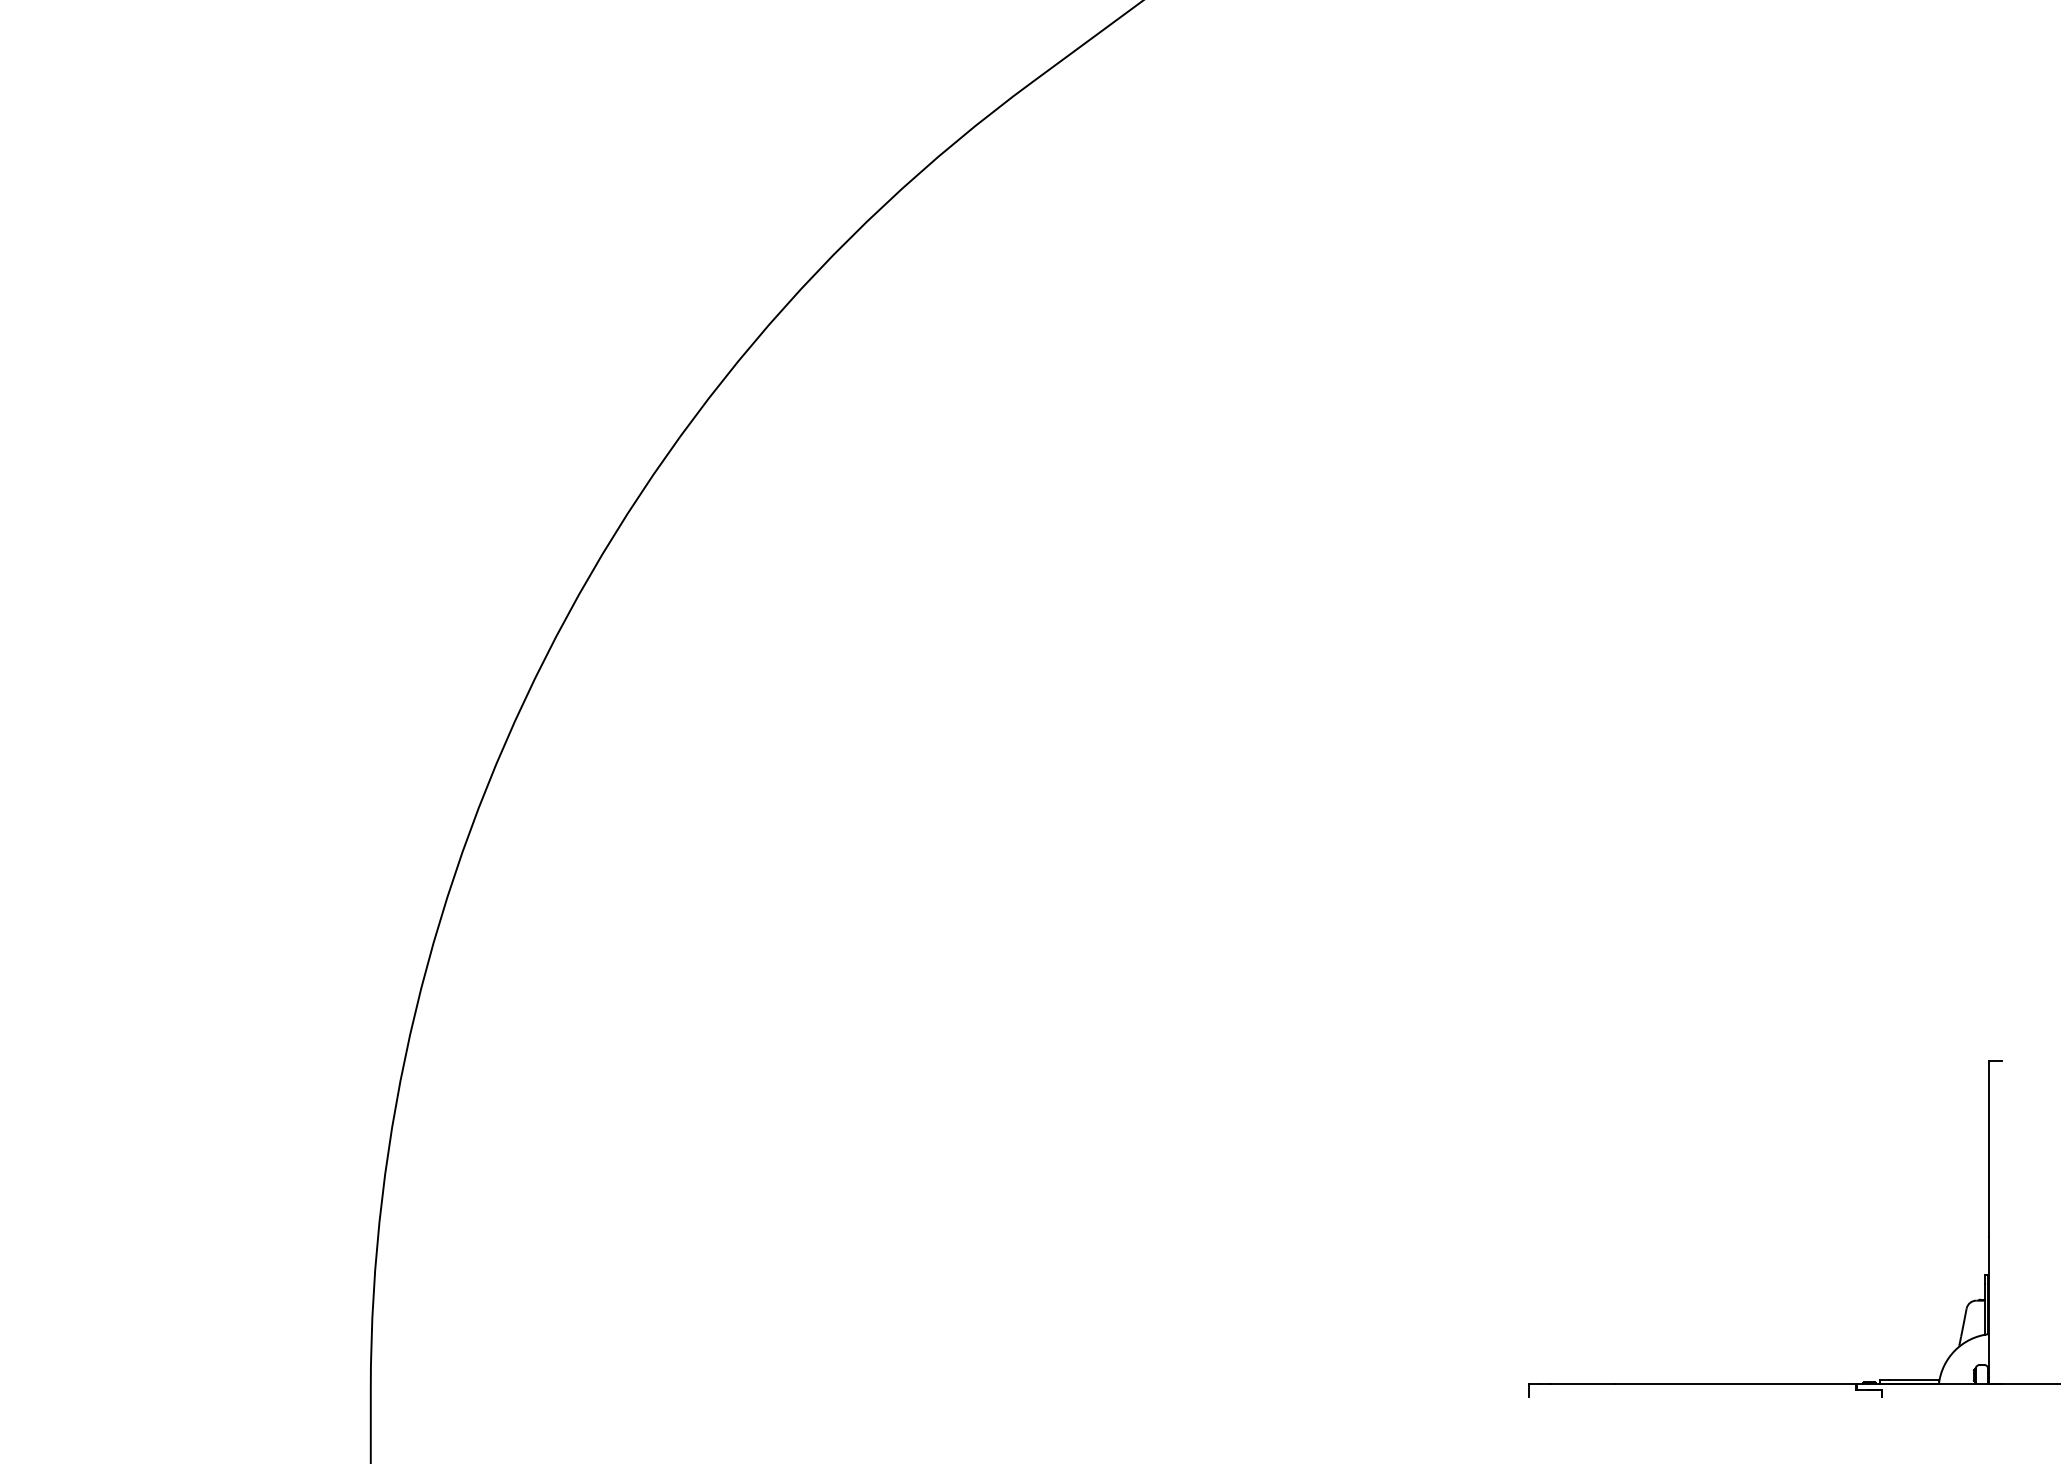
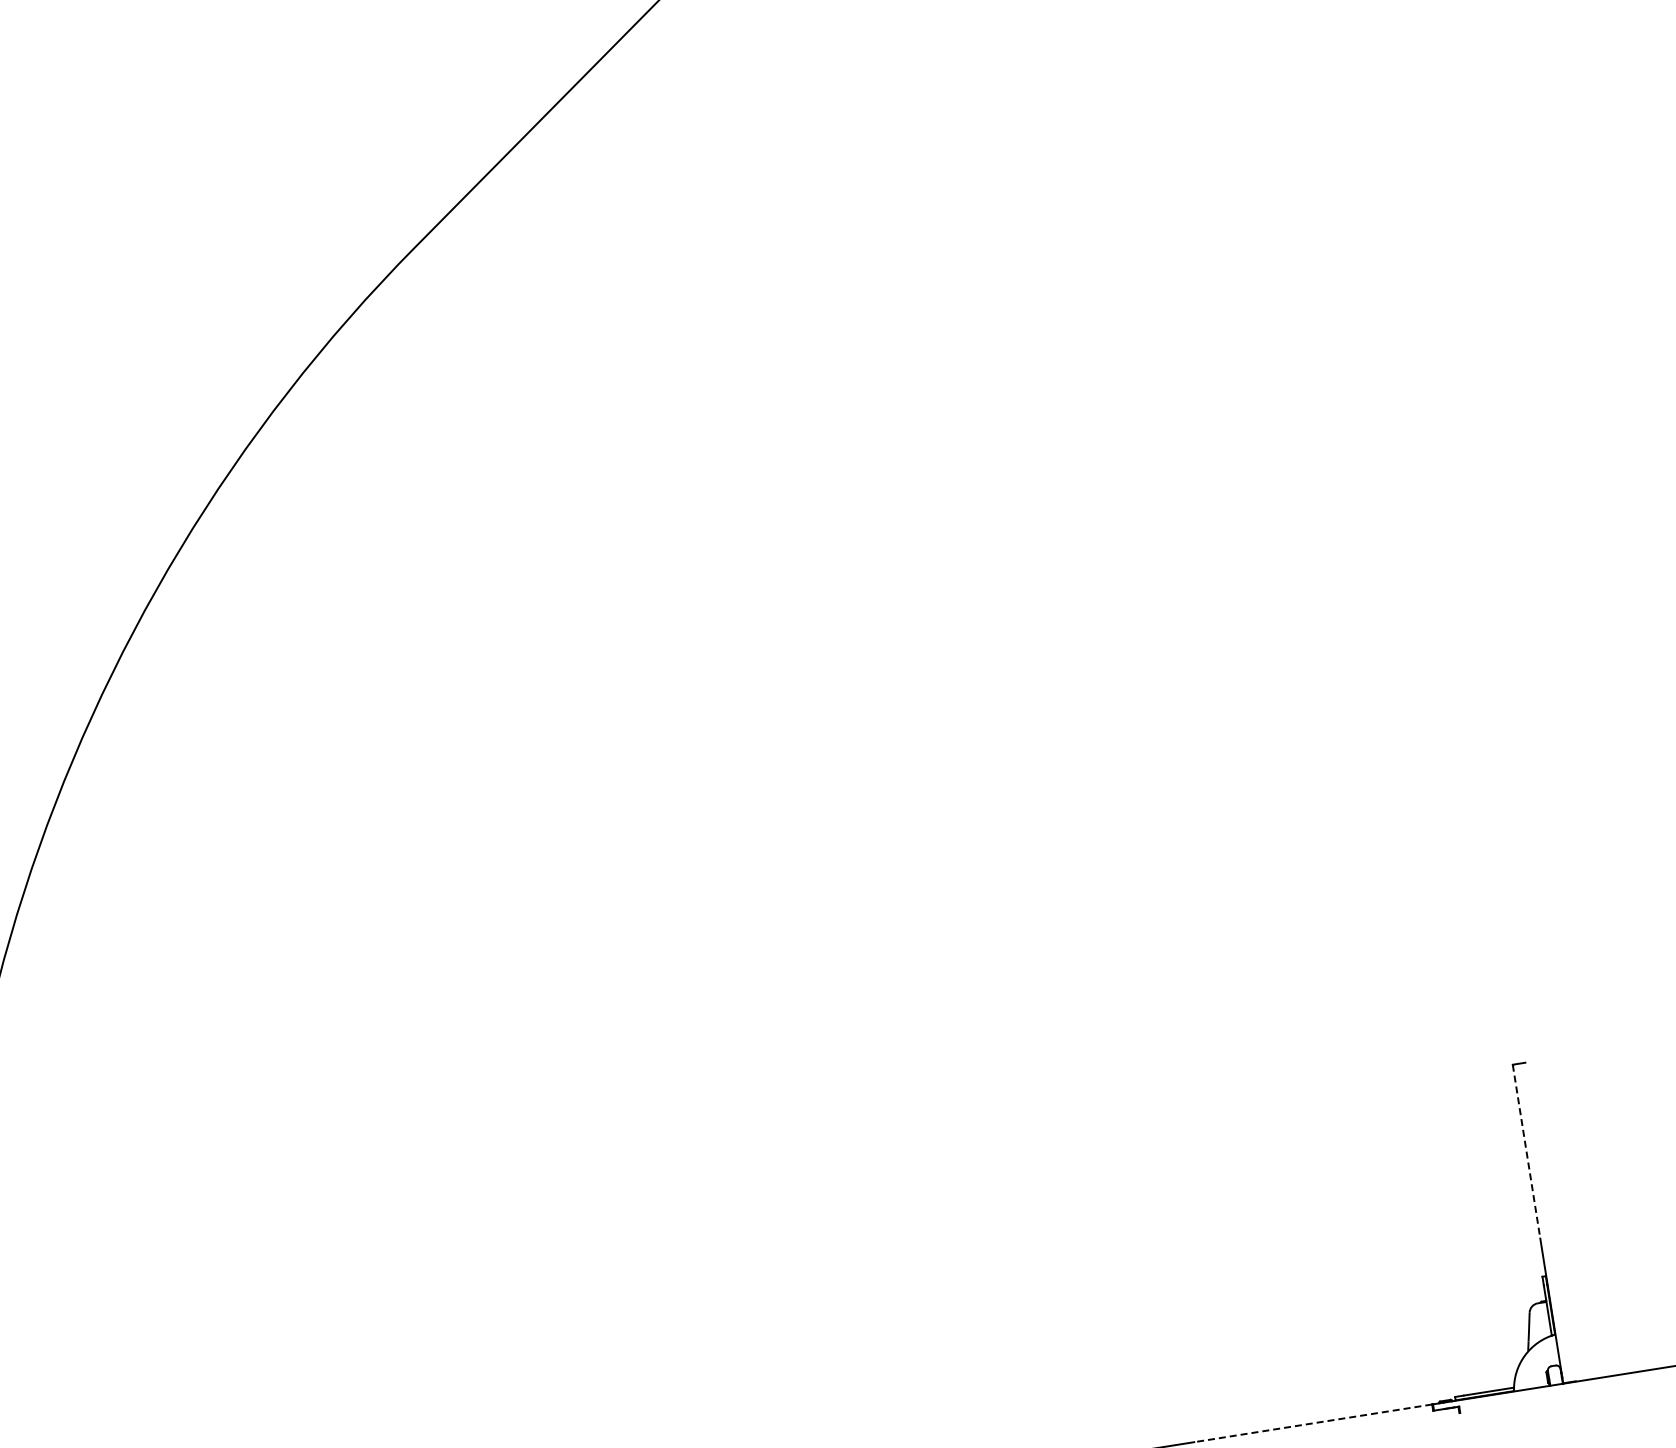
line: (1988, 1149) -> (1526, 1152), solid -> dashed
line: (1735, 1384) -> (1313, 1423), solid -> dashed

